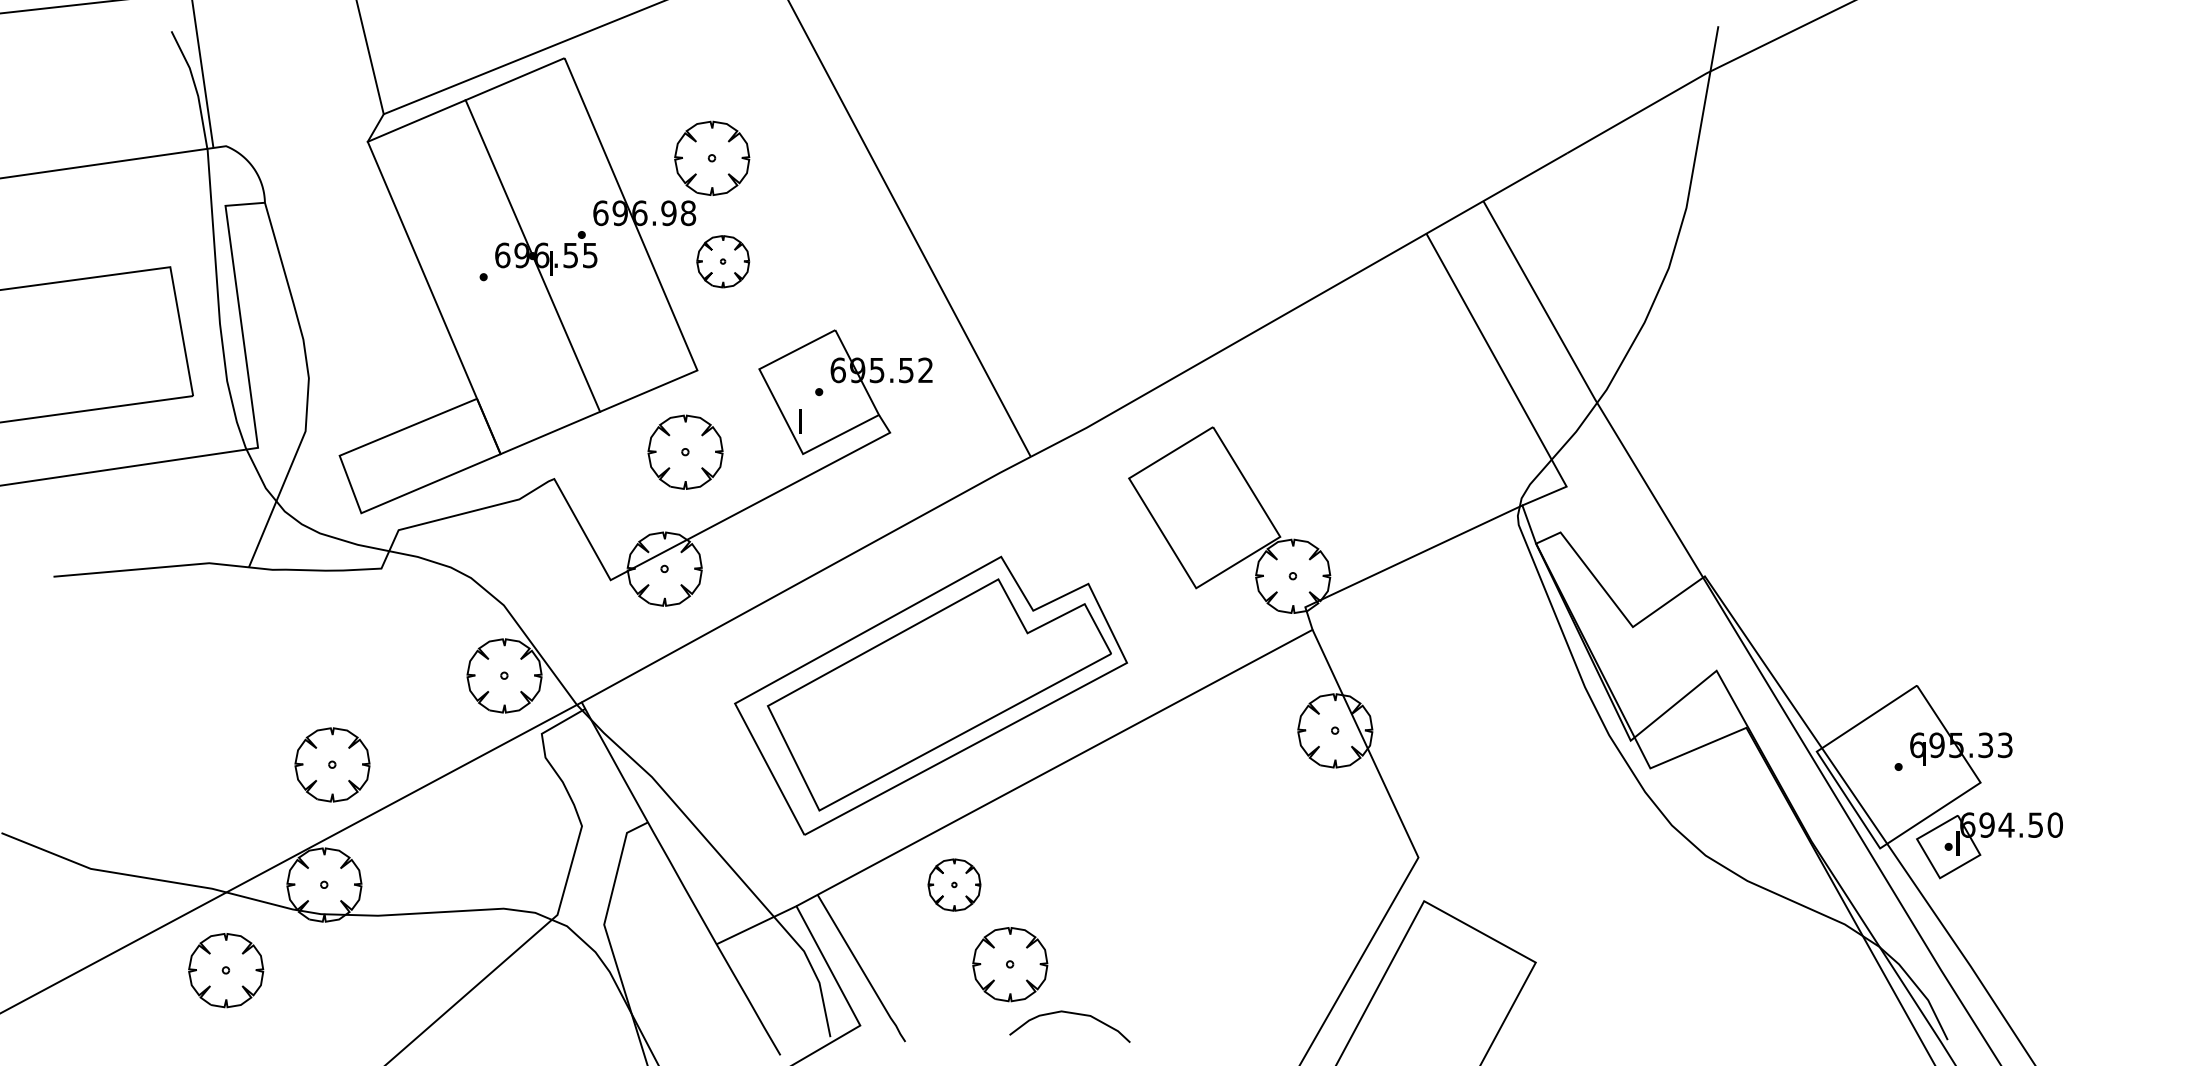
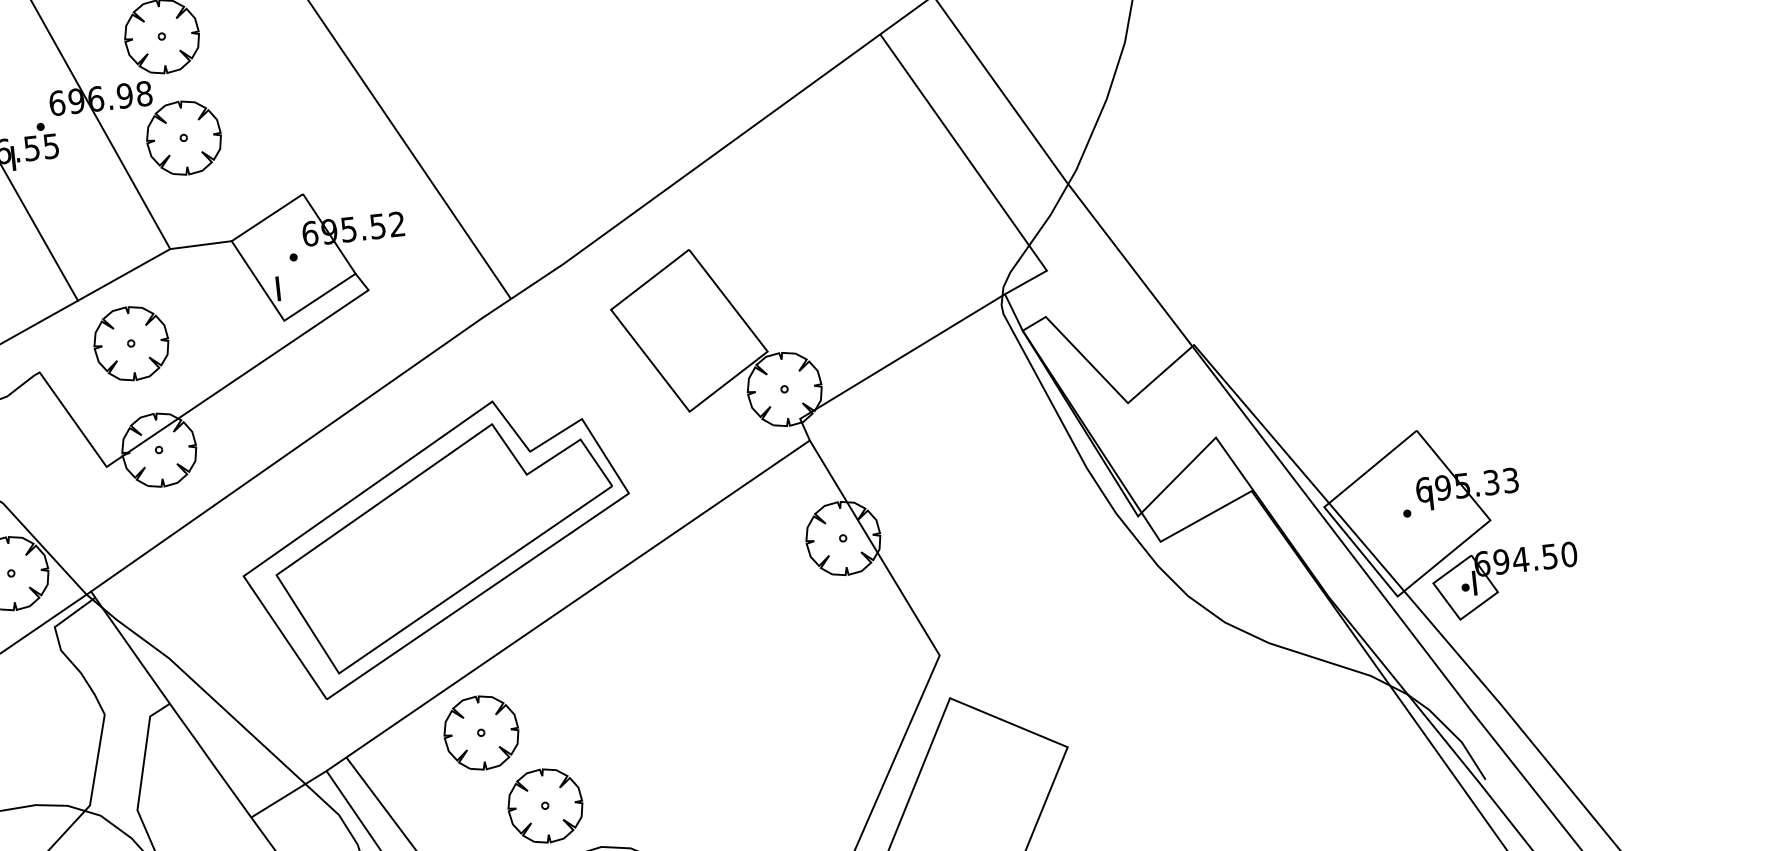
part: (723, 261) -> (184, 137), size x1.43
line: (728, 369) -> (201, 244), added
part: (685, 451) -> (131, 342), moved
part: (954, 884) -> (481, 732), size x1.43

